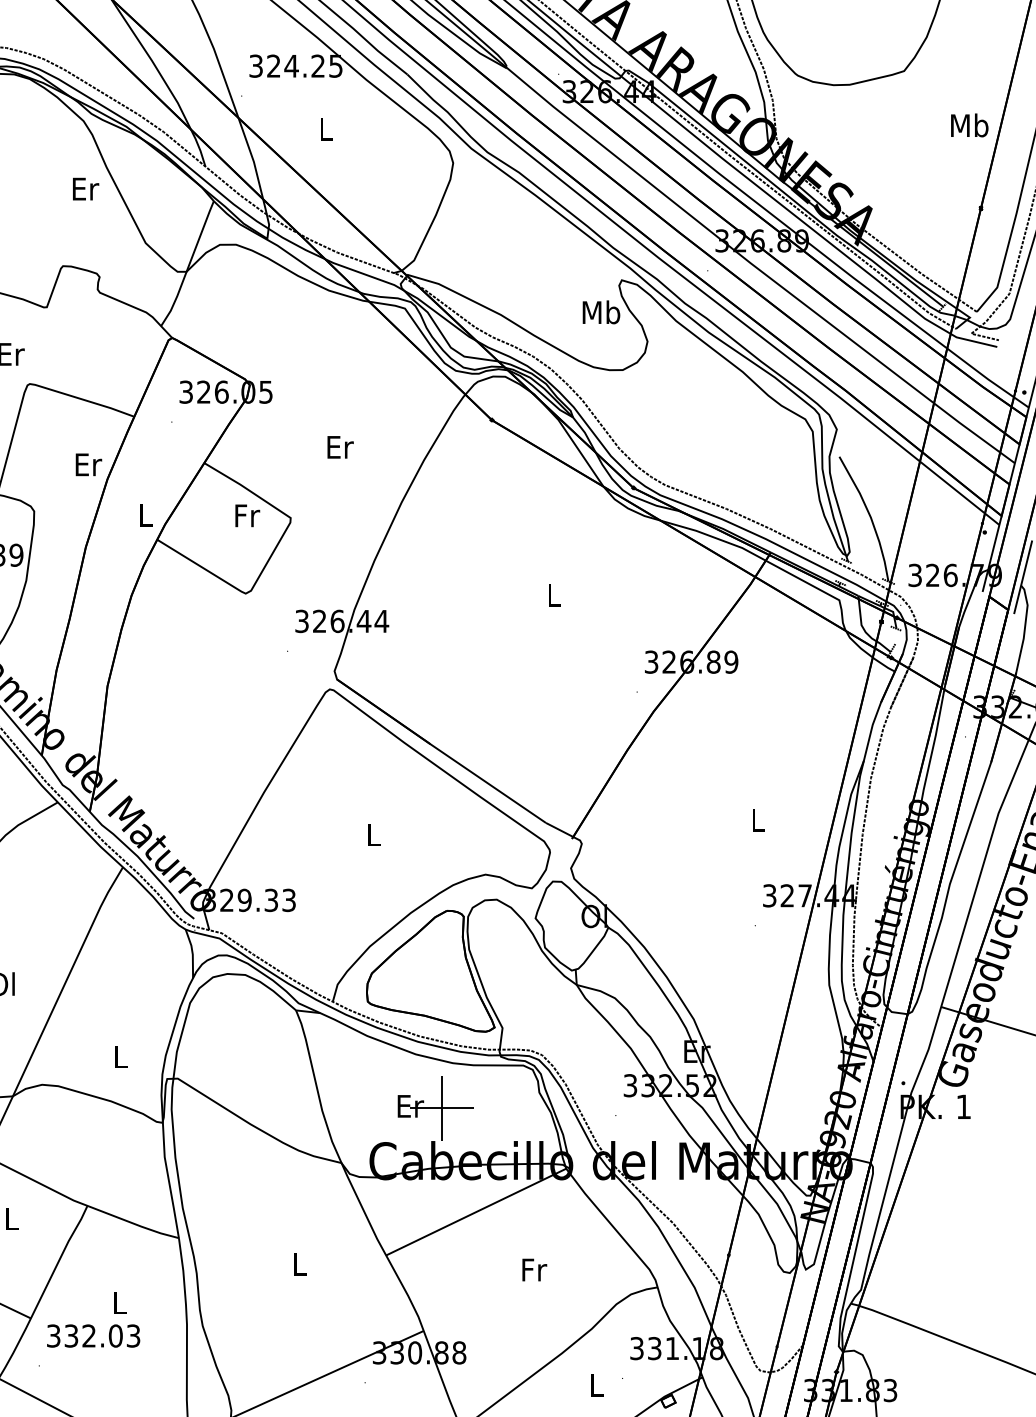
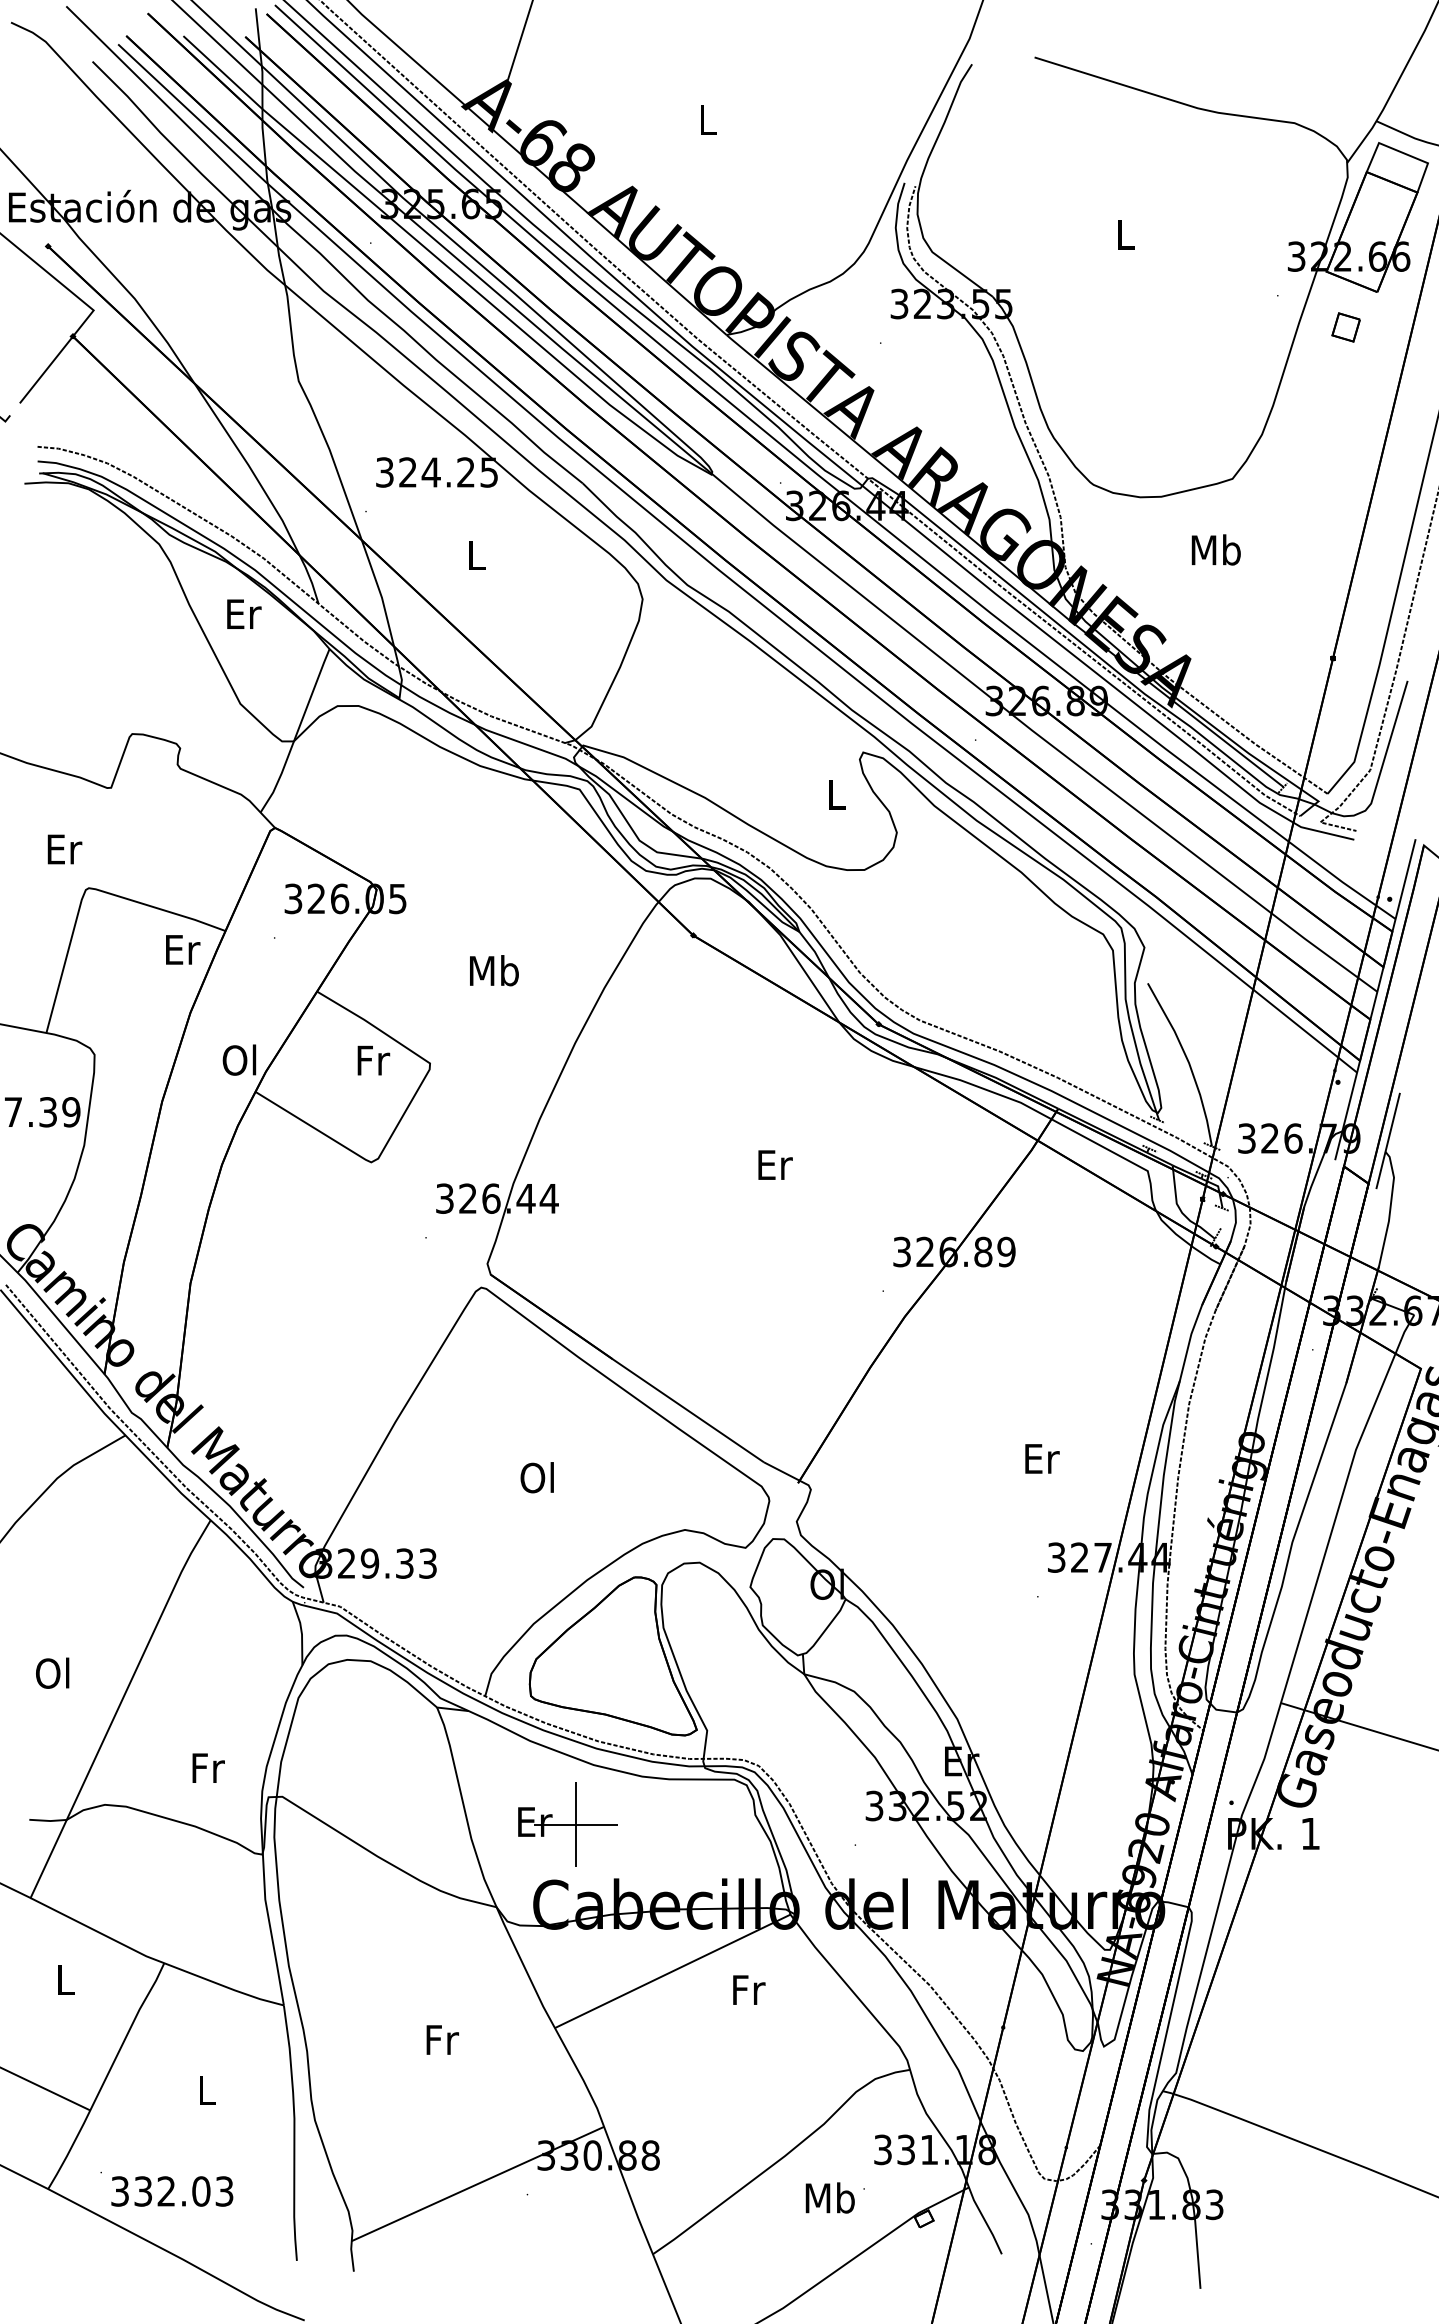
text: (969, 125) -> (1215, 549), moved
text: (86, 188) -> (244, 613), moved
text: (601, 312) -> (836, 794), Mb -> L
text: (339, 446) -> (494, 970), Er -> Mb
text: (89, 464) -> (183, 949), moved
text: (145, 514) -> (239, 1059), L -> Ol
text: (554, 595) -> (775, 1164), L -> Er
text: (758, 820) -> (1042, 1458), L -> Er
text: (372, 834) -> (536, 1477), L -> Ol
text: (121, 1056) -> (208, 1767), L -> Fr
part: (435, 1108) -> (567, 1824), moved
text: (300, 1264) -> (442, 2039), L -> Fr
text: (534, 1269) -> (749, 1989), moved
text: (93, 1336) -> (172, 2191), moved
text: (596, 1384) -> (829, 2197), L -> Mb

